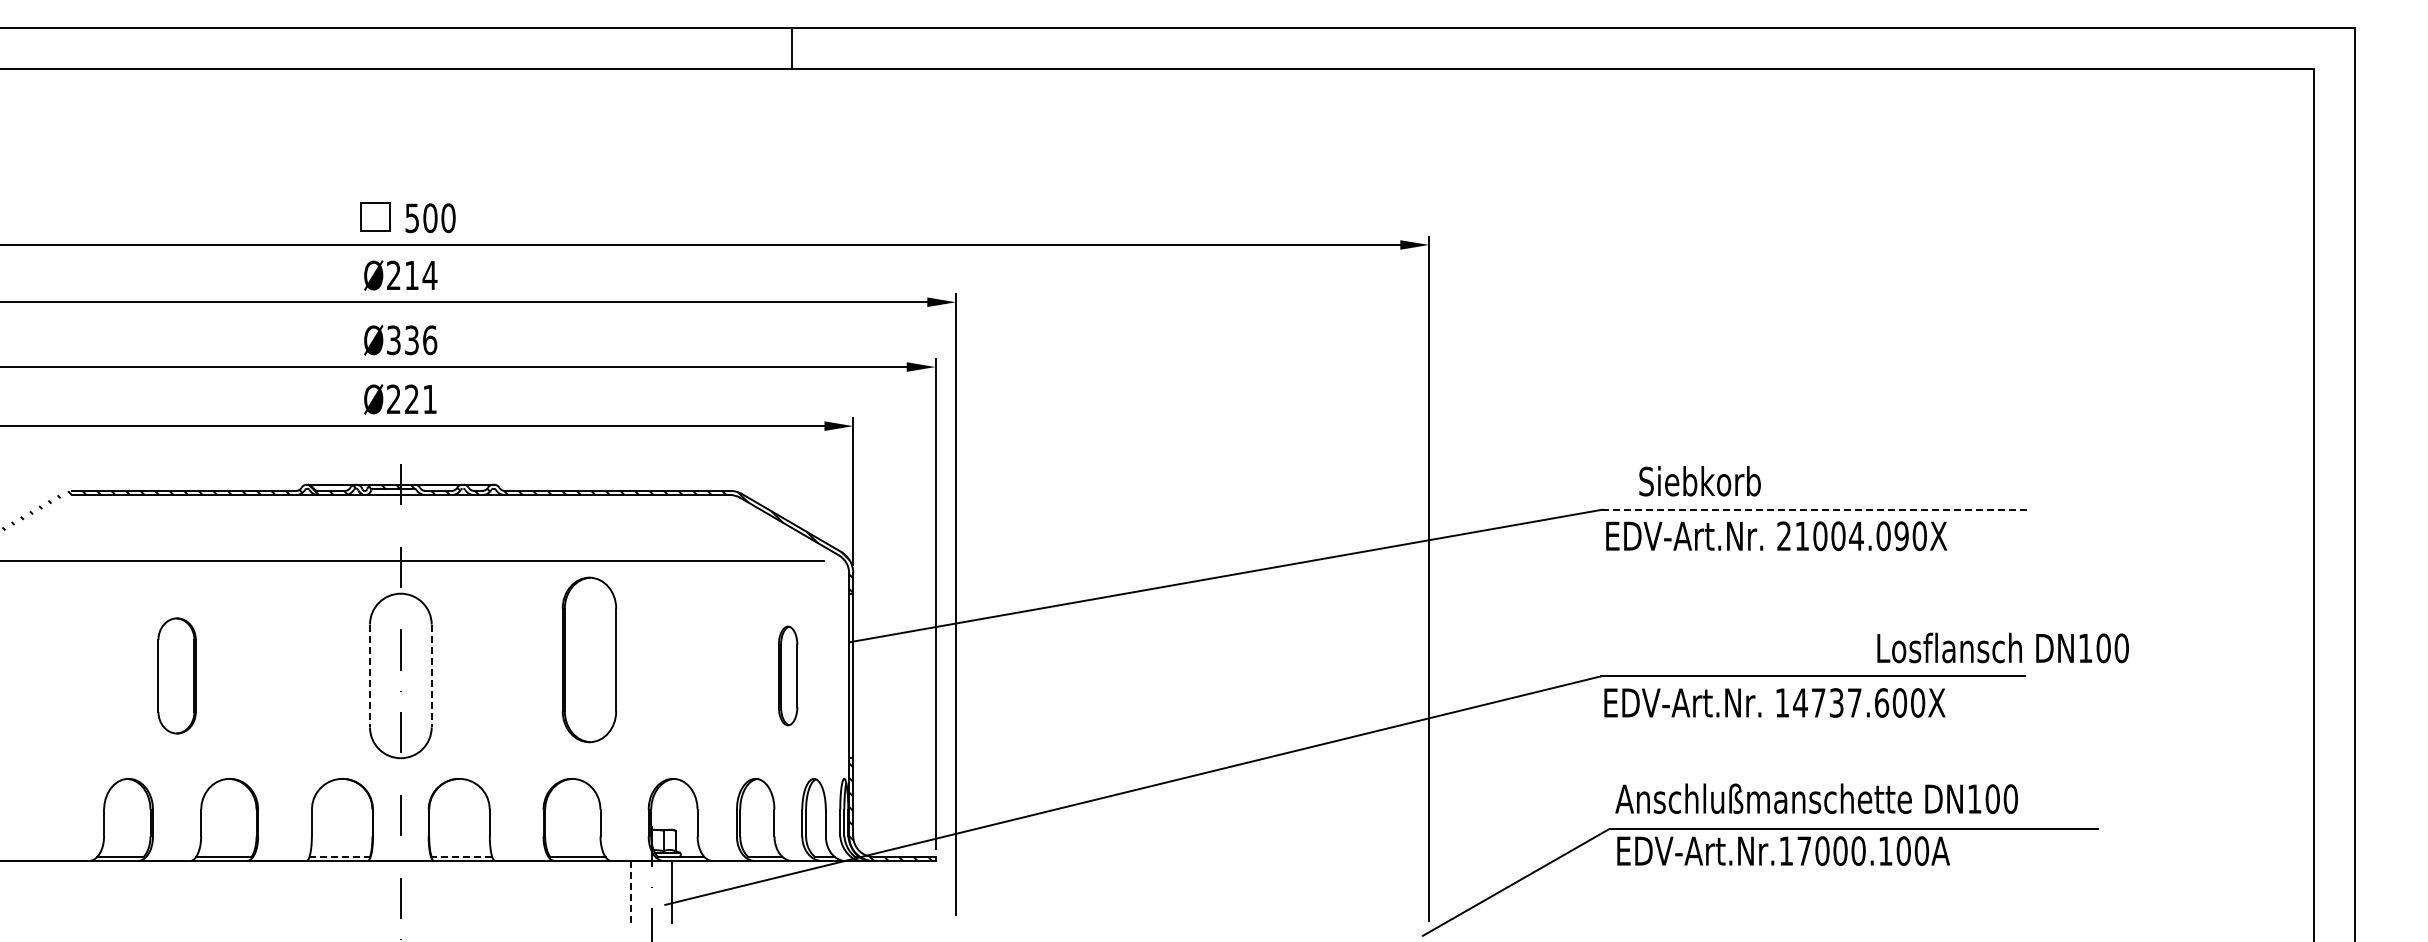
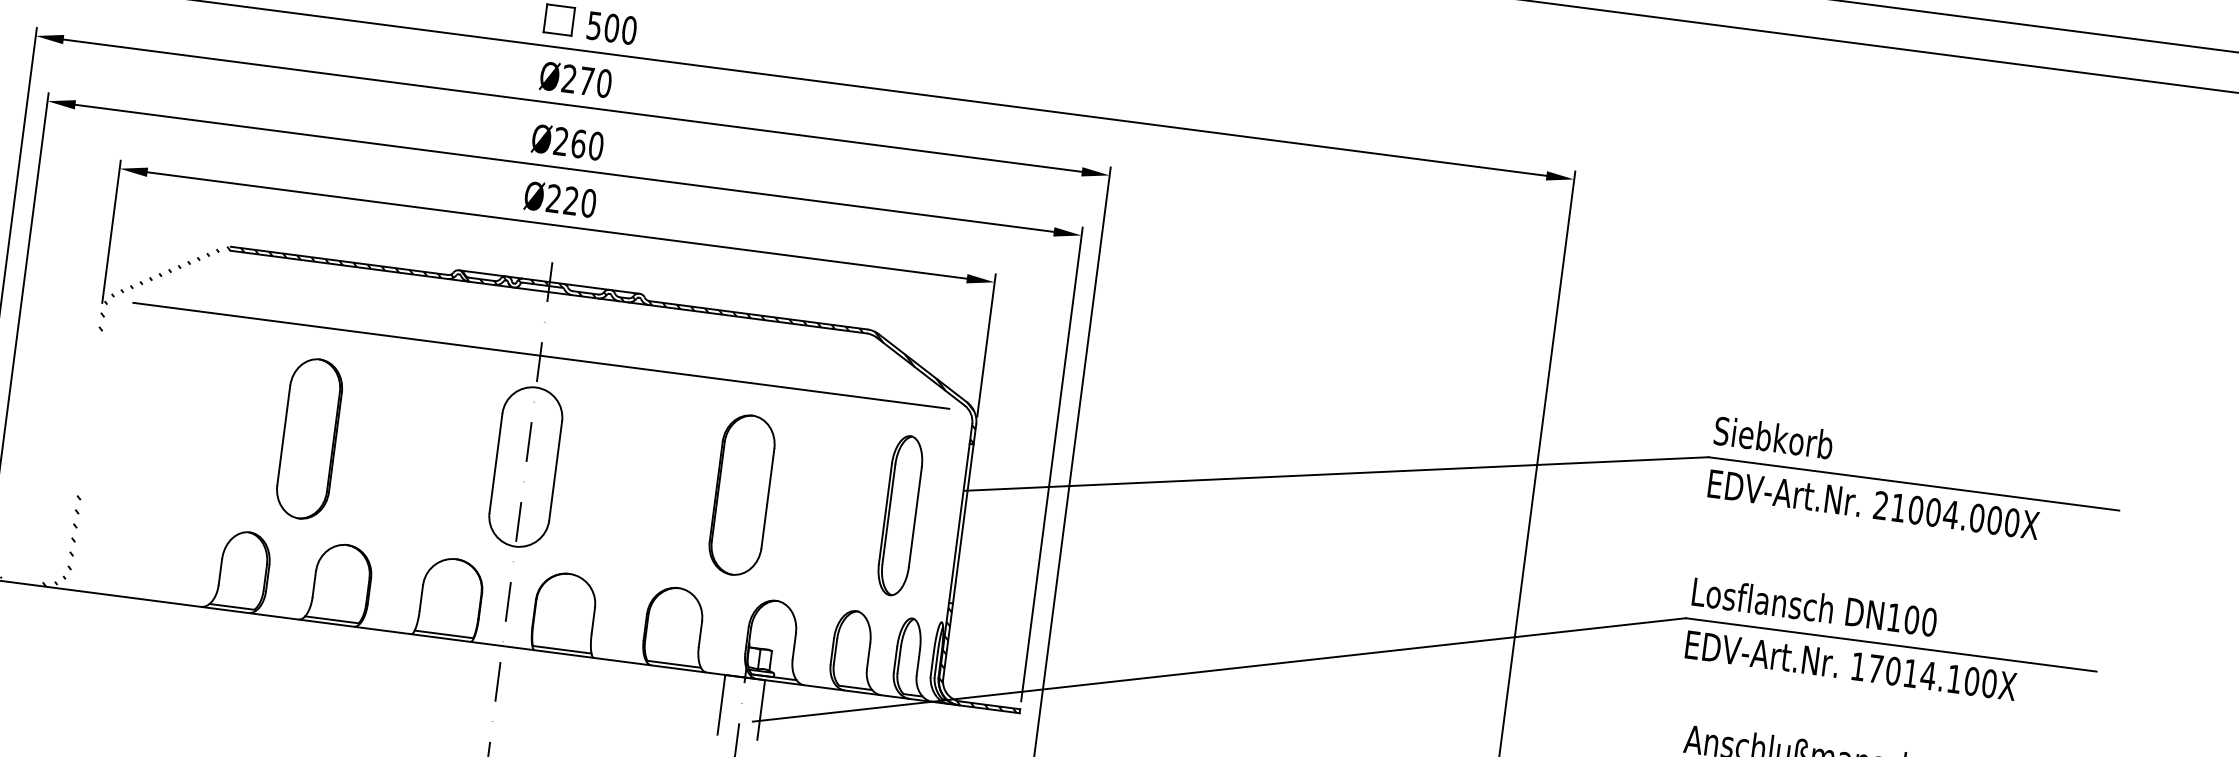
text: (421, 275) -> (596, 82), Ø214 -> Ø270
text: (412, 340) -> (579, 144), Ø336 -> Ø260
text: (430, 399) -> (589, 203), Ø221 -> Ø220
text: (1699, 481) -> (1773, 437), moved
line: (1815, 509) -> (1914, 483), dashed -> solid
text: (1901, 536) -> (1994, 520), 21004.090X -> 21004.000X
text: (2002, 647) -> (1814, 606), moved
part: (589, 659) -> (742, 494), moved
part: (176, 675) -> (308, 438), size x1.43
part: (787, 675) -> (899, 515), size x1.67
line: (370, 676) -> (496, 463), dashed -> solid
line: (431, 676) -> (555, 471), dashed -> solid
text: (1841, 702) -> (1915, 673), 14737.600X -> 17014.100X
line: (340, 856) -> (444, 634), dashed -> solid
line: (461, 856) -> (561, 649), dashed -> solid
line: (631, 891) -> (721, 704), dashed -> solid

